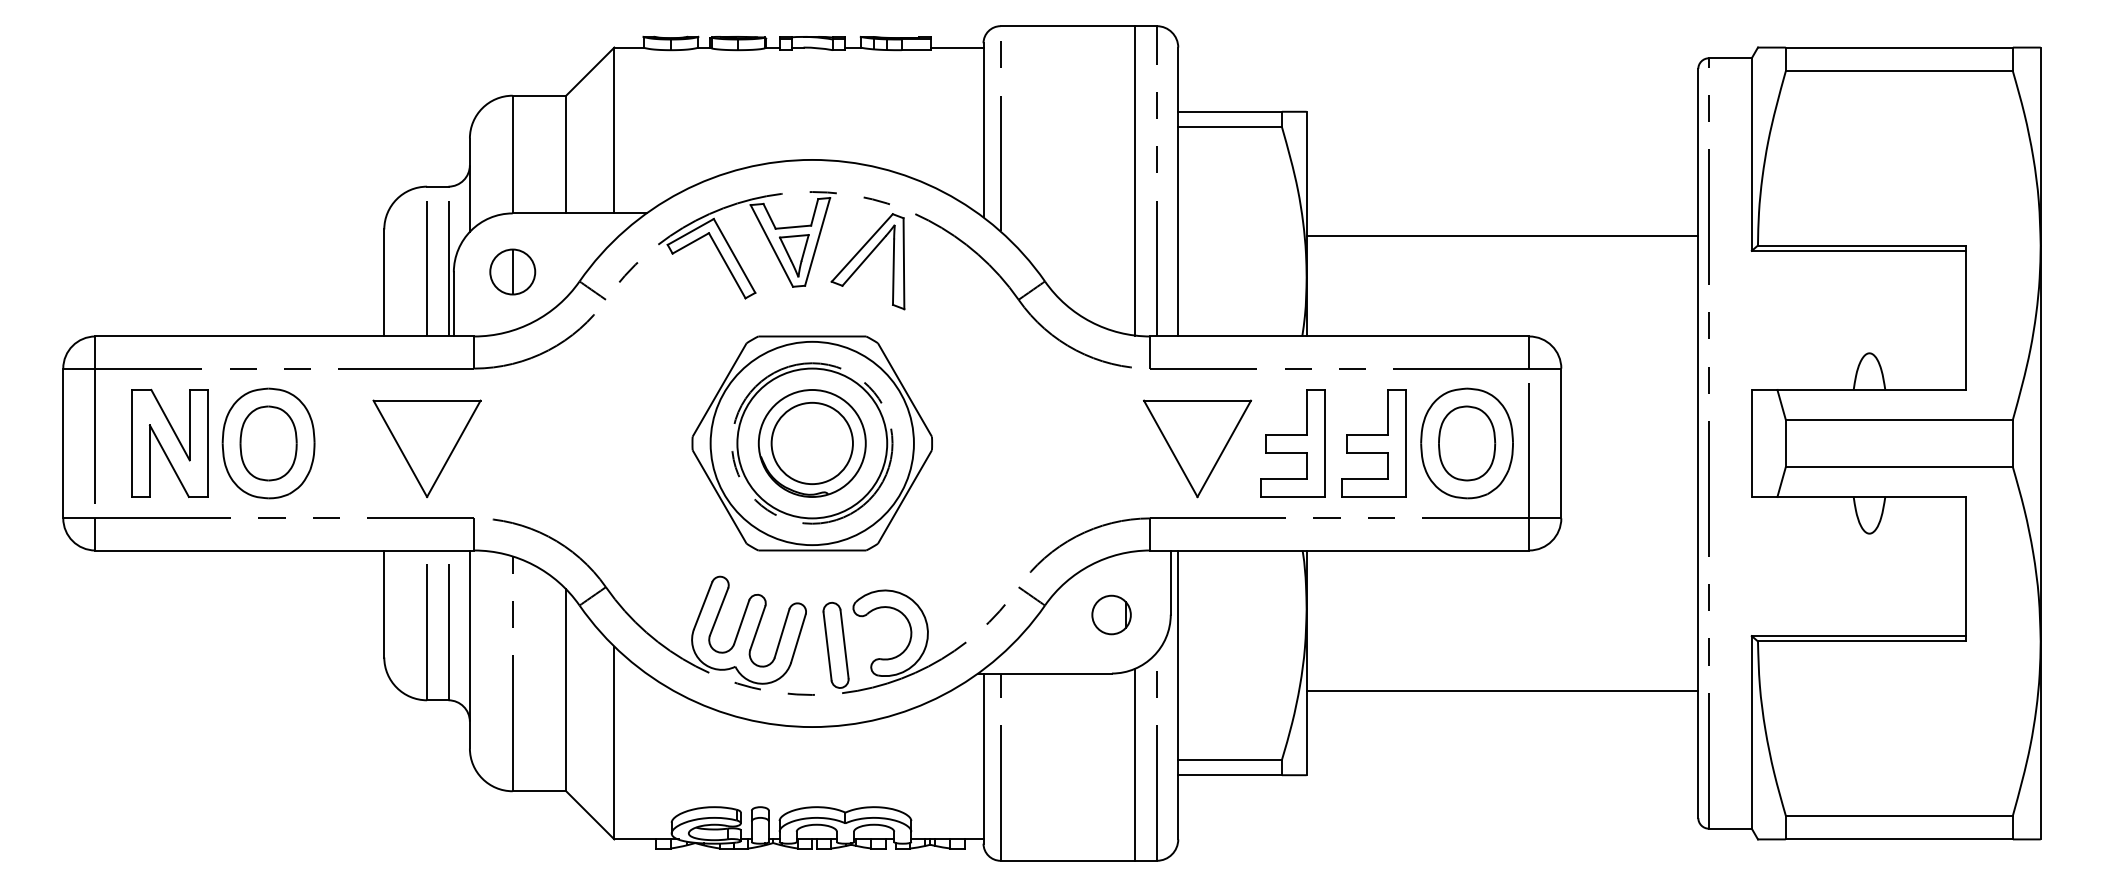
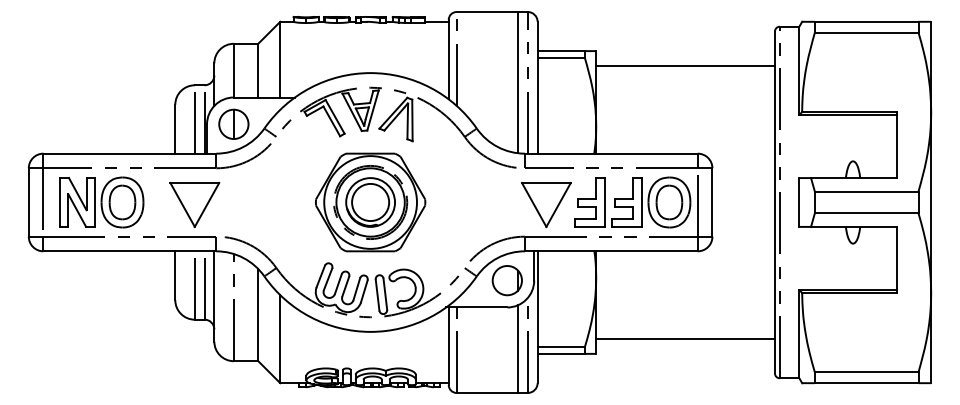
line: (1502, 235) -> (685, 65), moved
part: (511, 270) -> (233, 123), size x1.43
part: (1110, 614) -> (506, 280), size x1.67
line: (1502, 691) -> (685, 339), moved

